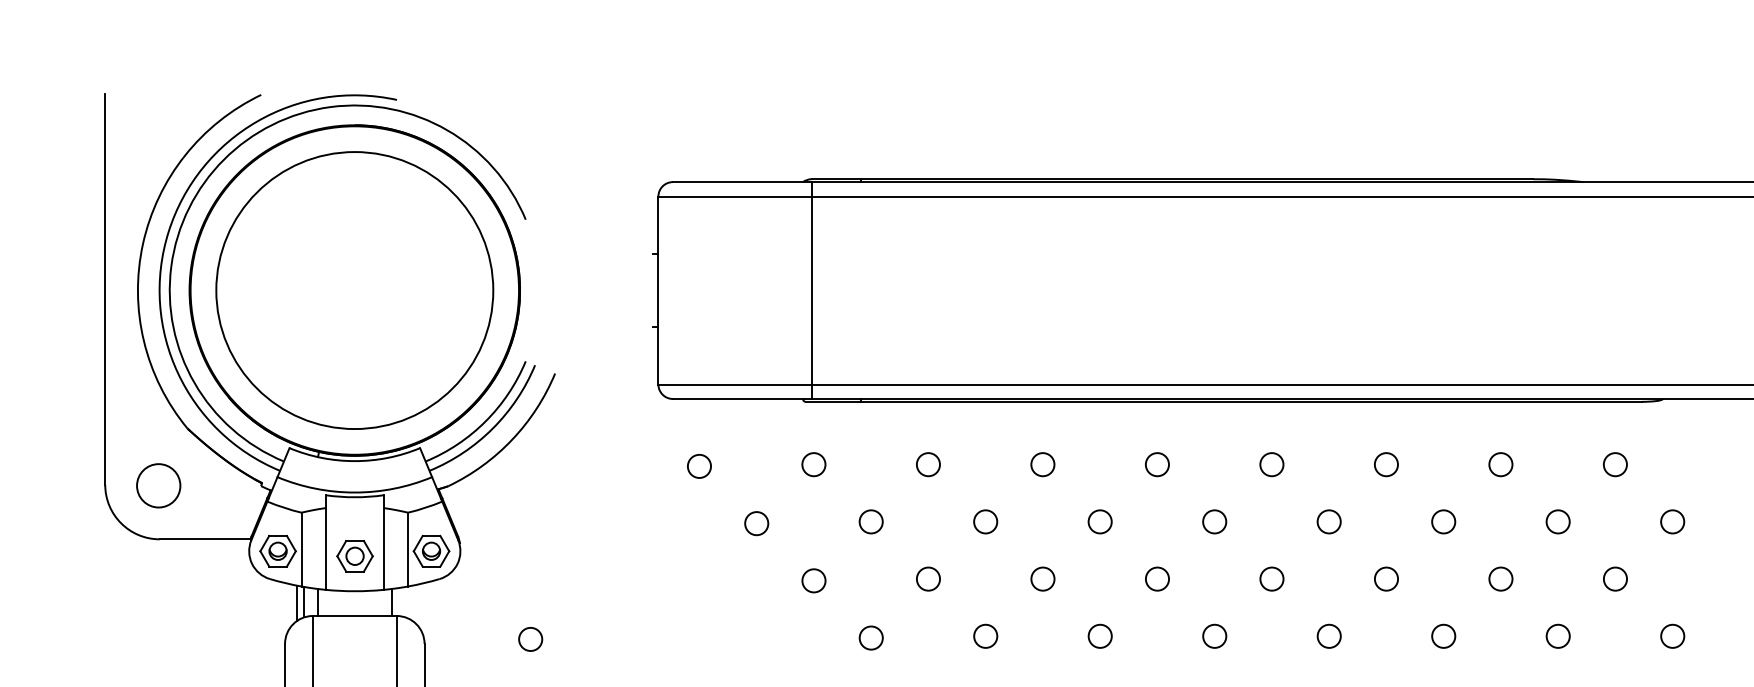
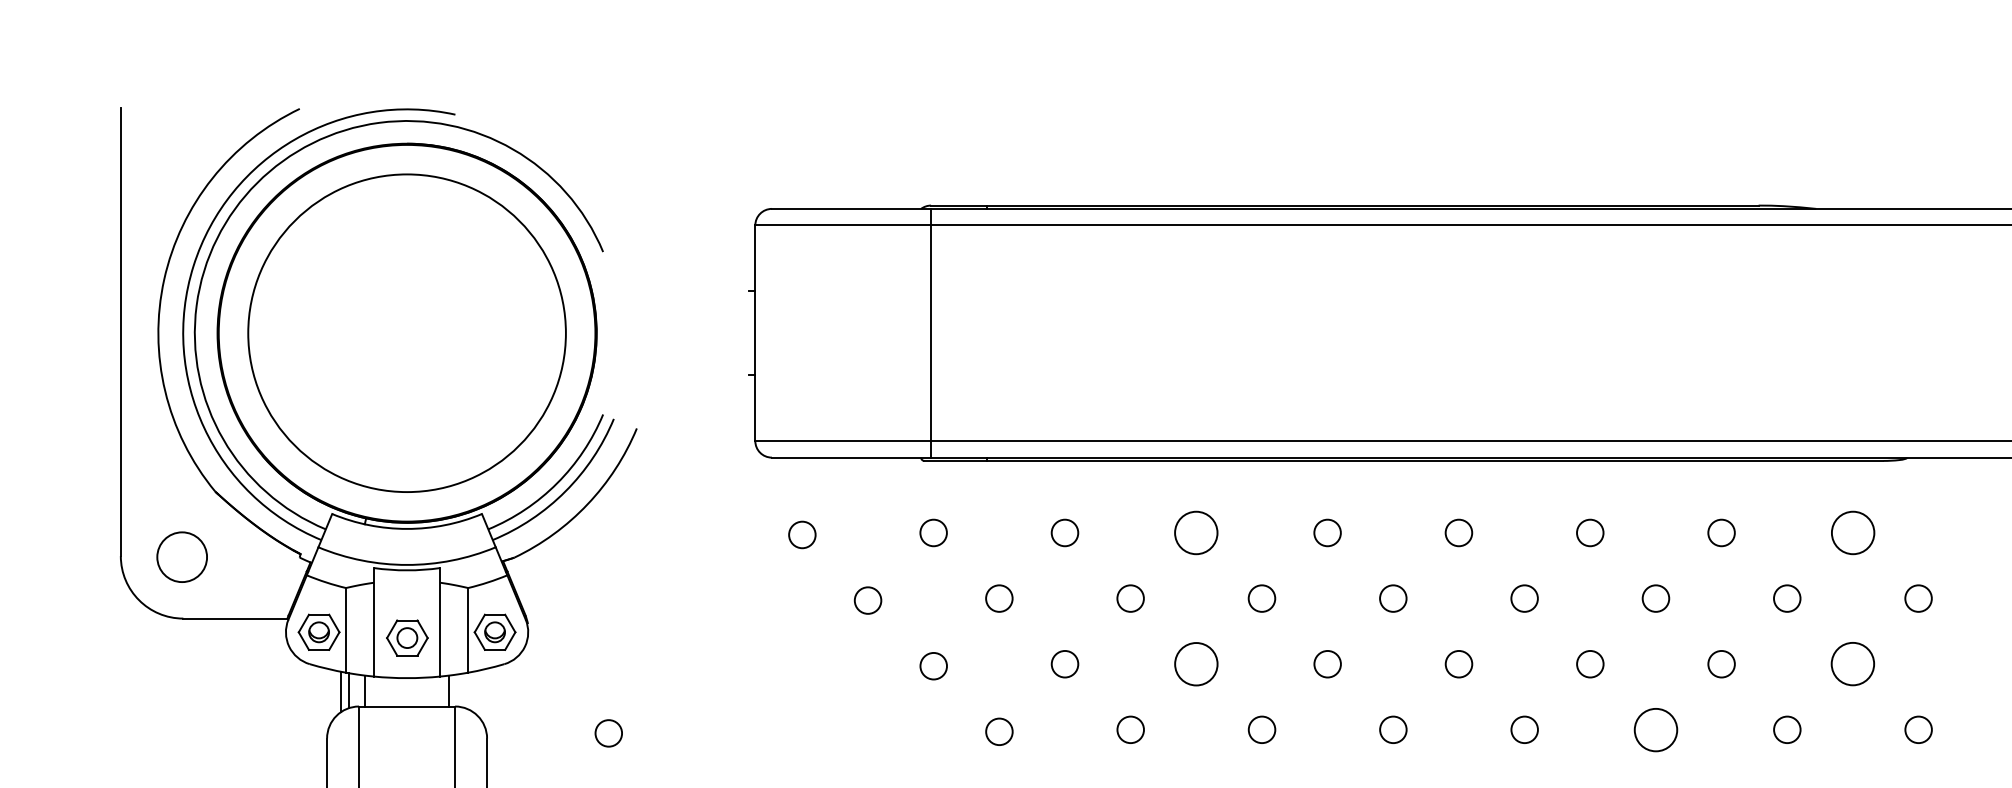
circle: (1043, 464) -> (1196, 532), size x1.6
circle: (1615, 464) -> (1852, 532), size x1.6
circle: (1043, 578) -> (1196, 663), size x1.6
circle: (1615, 579) -> (1852, 664), size x1.6
circle: (1443, 636) -> (1655, 729), size x1.6

